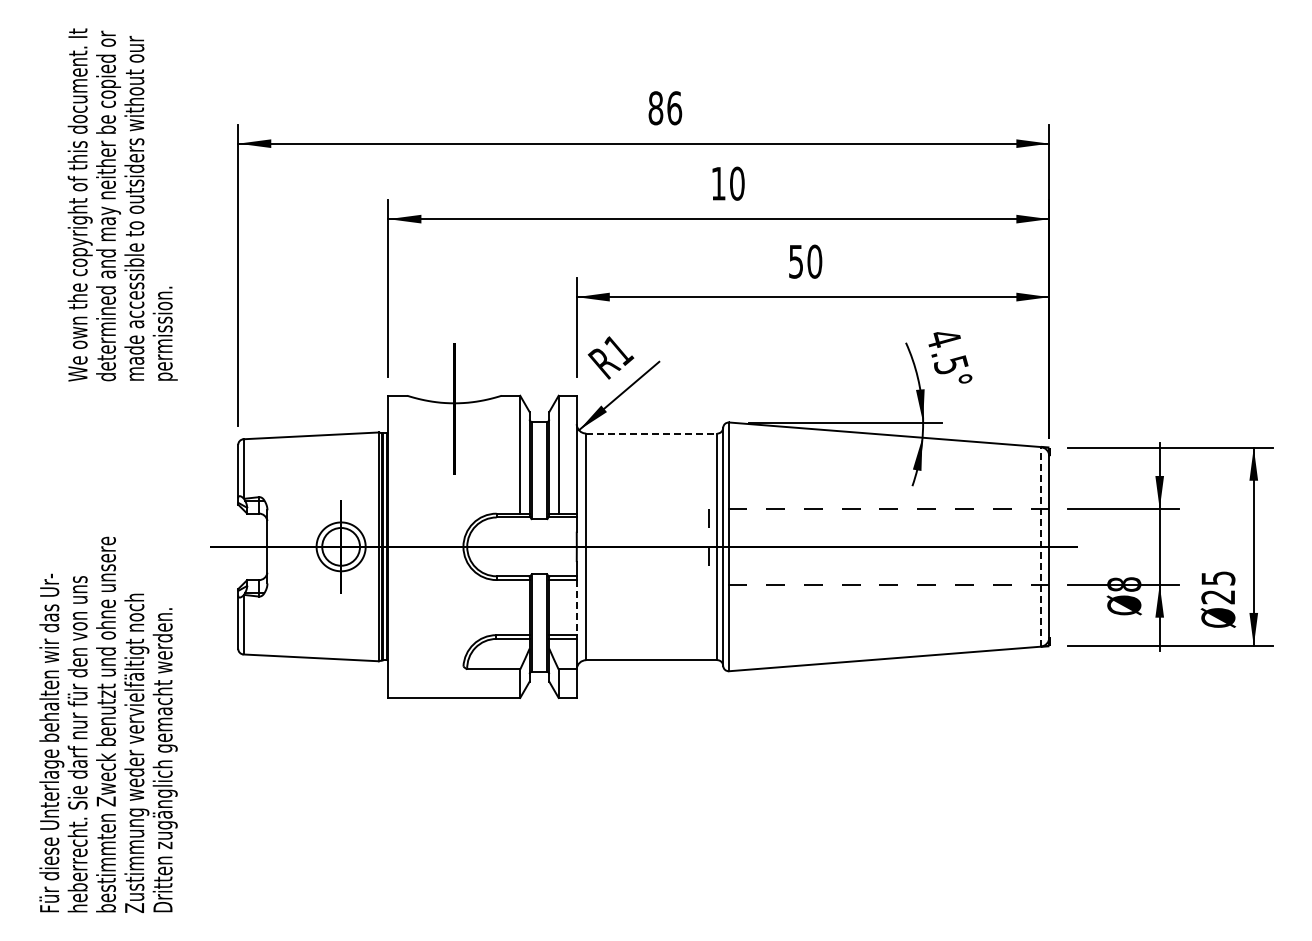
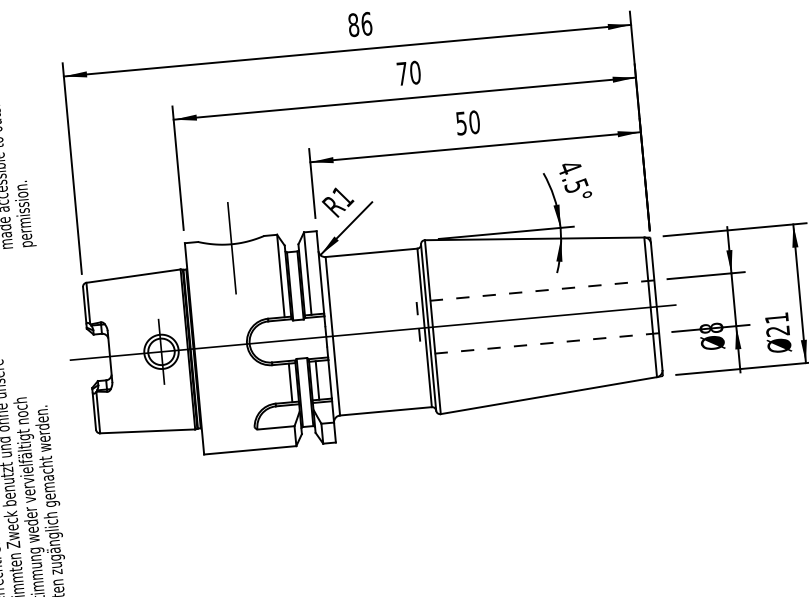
text: (718, 183) -> (402, 73), 10 -> 70
line: (651, 433) -> (371, 252), dashed -> solid
line: (1040, 546) -> (650, 307), dashed -> solid
text: (1218, 578) -> (776, 318), 25 -> 21
line: (520, 607) -> (290, 382), added
line: (558, 607) -> (317, 380), added
line: (576, 607) -> (329, 379), dashed -> solid

